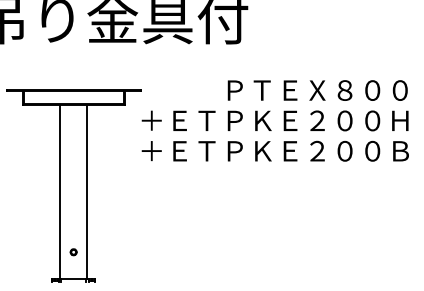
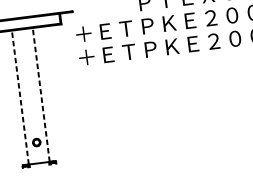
line: (60, 191) -> (20, 97), solid -> dashed
line: (87, 191) -> (41, 94), solid -> dashed
part: (73, 252) -> (36, 142), size x1.6

